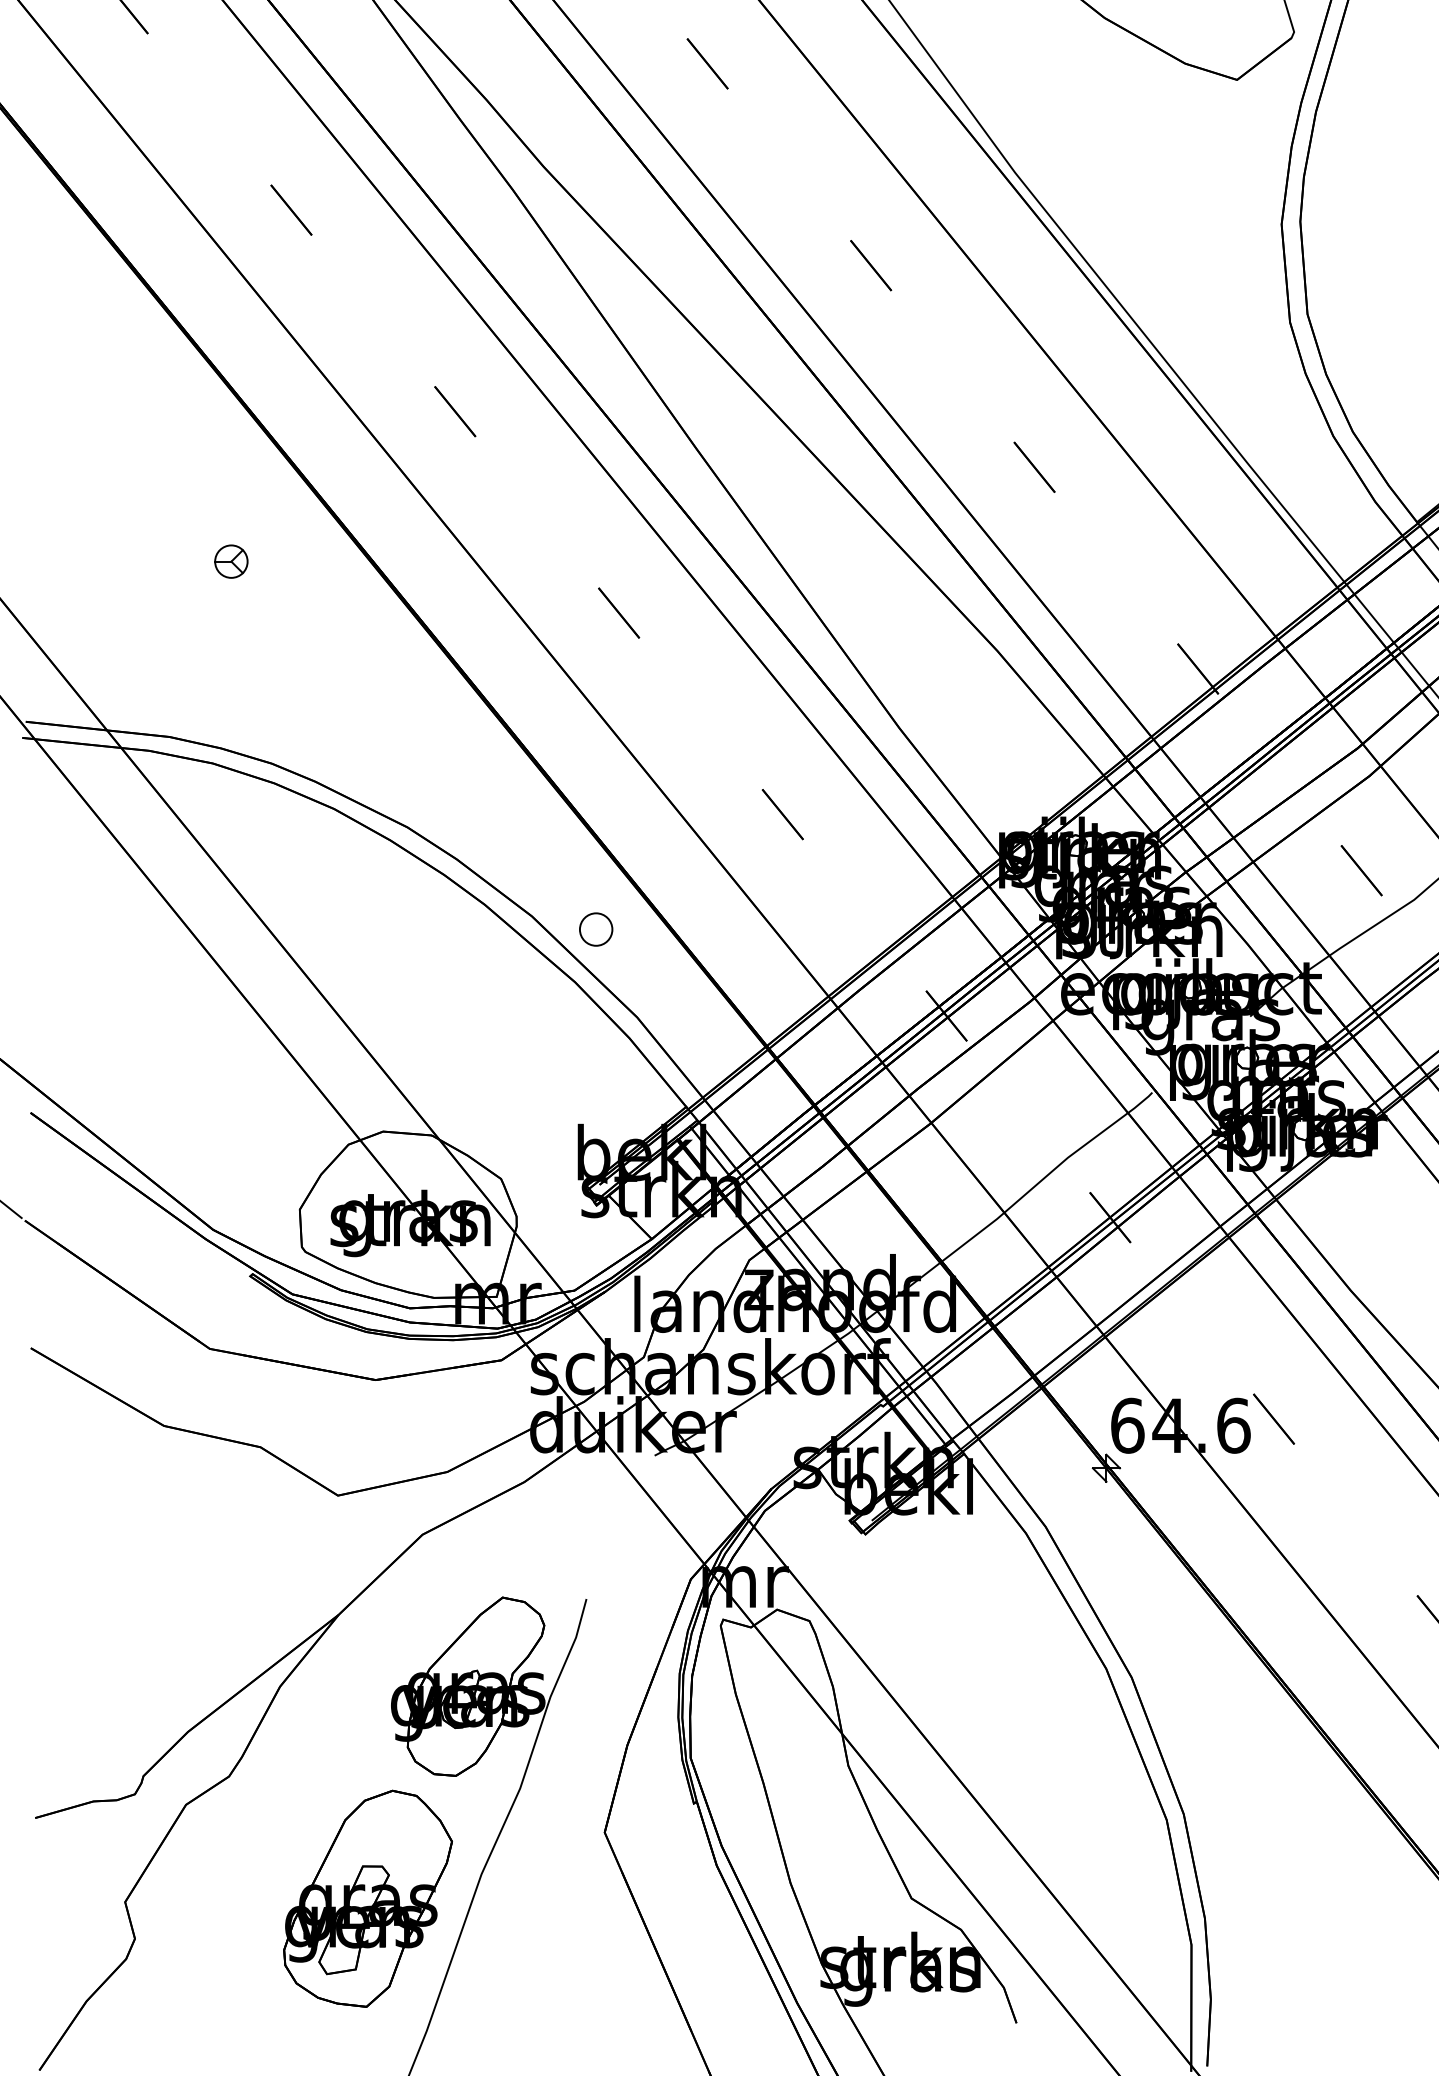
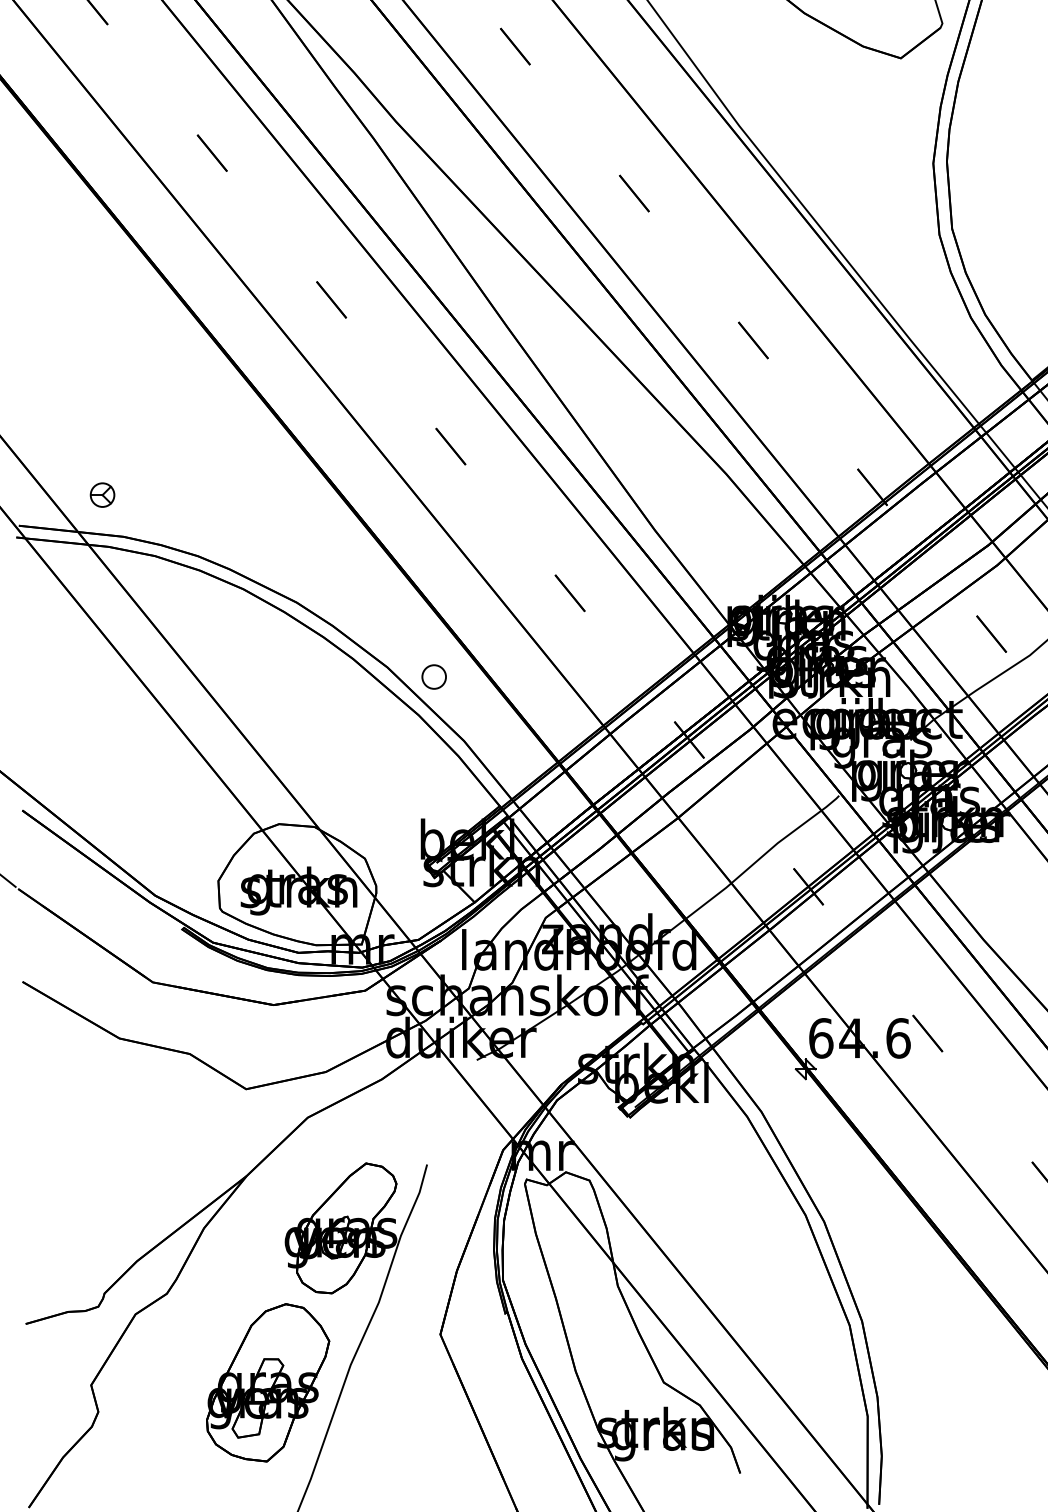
part: (231, 560) -> (102, 494), moved

